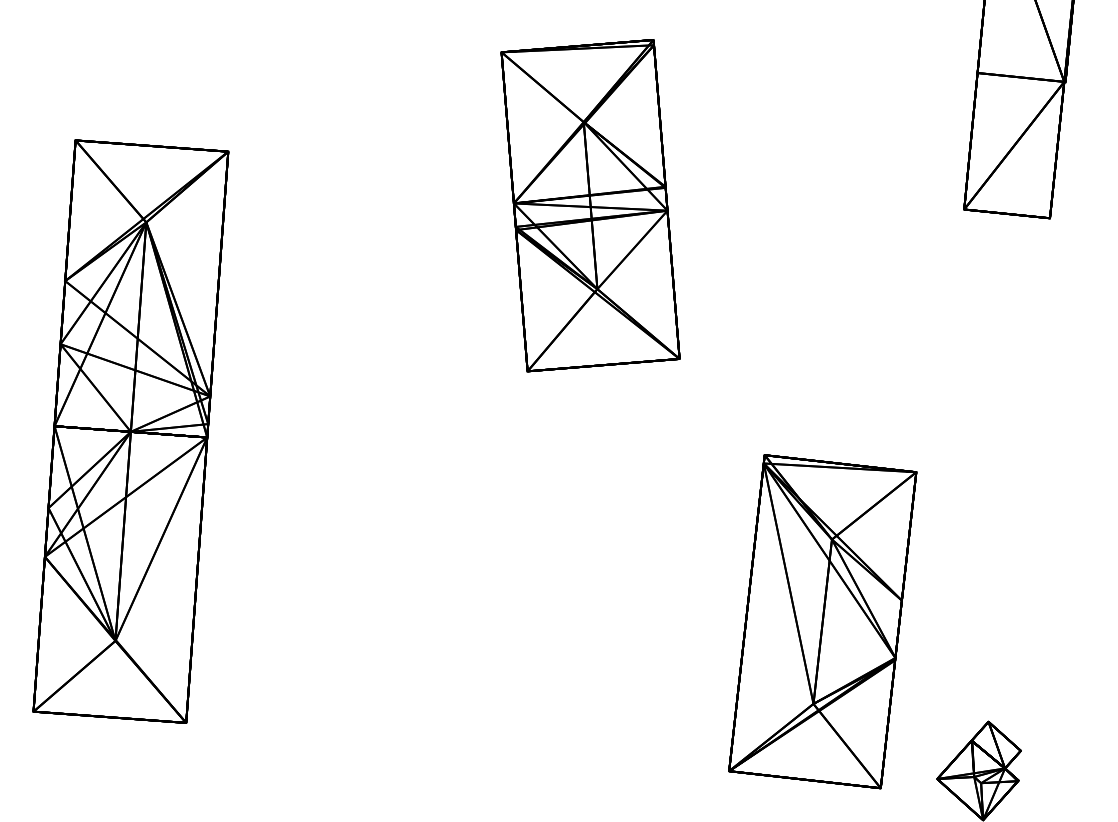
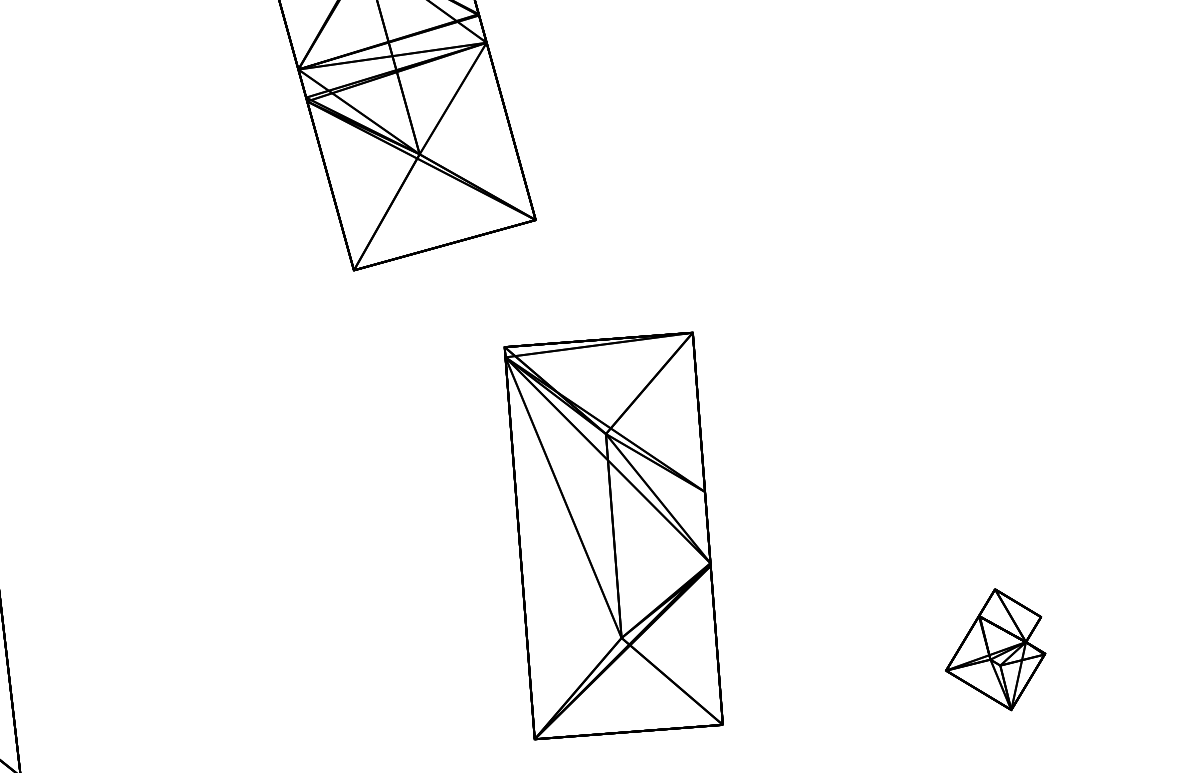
part: (822, 621) -> (613, 535), moved

